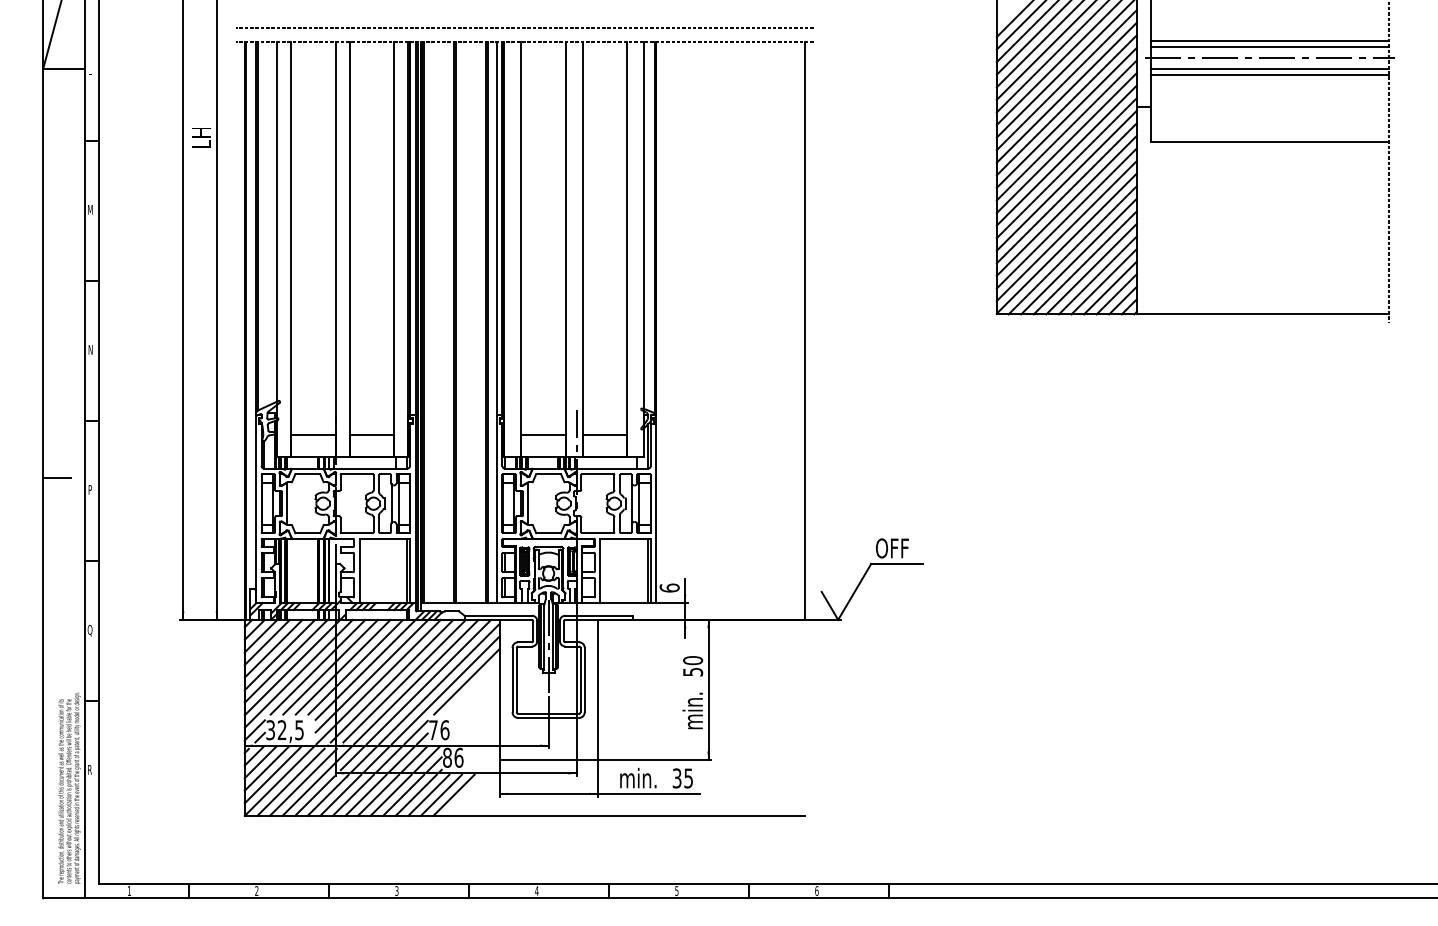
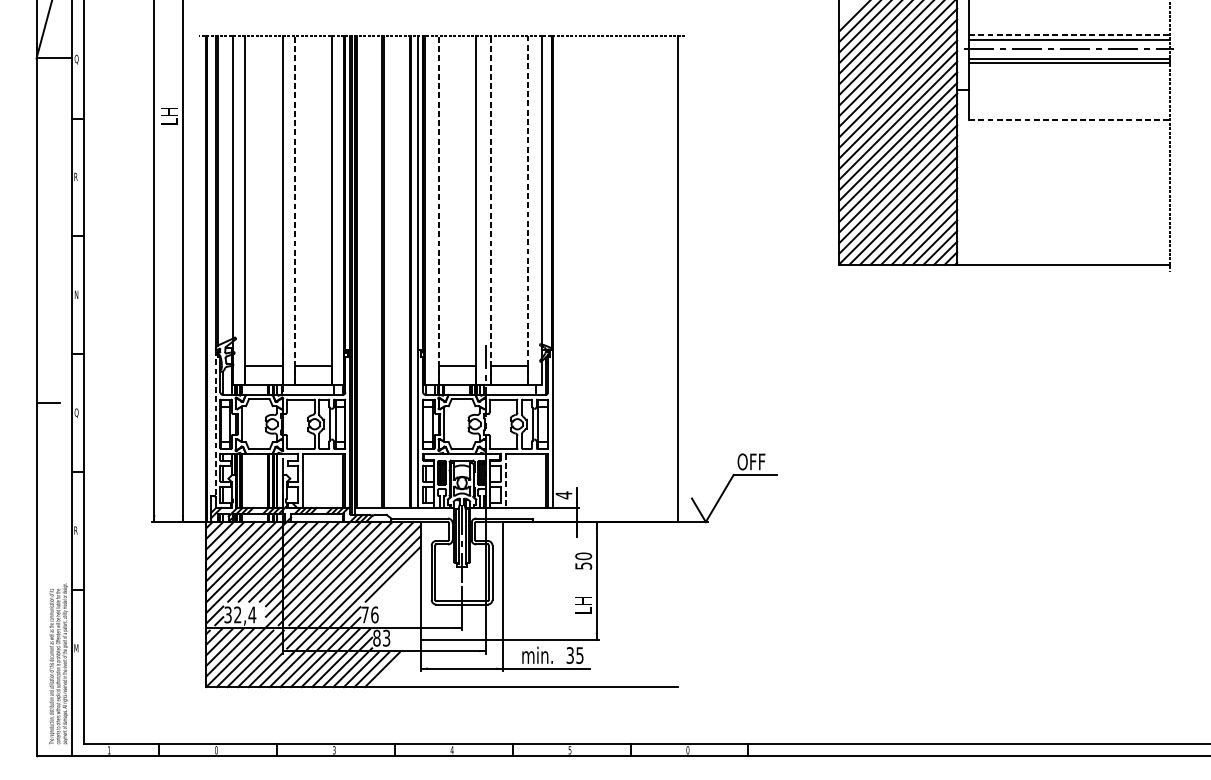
line: (524, 27) -> (441, 23), removed
line: (1270, 41) -> (1069, 35), solid -> dashed
text: (90, 70) -> (76, 59), L -> Q
line: (1270, 142) -> (1069, 120), solid -> dashed
text: (90, 209) -> (76, 176), M -> R
line: (349, 249) -> (294, 210), solid -> dashed
line: (520, 249) -> (438, 210), solid -> dashed
line: (582, 249) -> (490, 210), solid -> dashed
line: (627, 249) -> (528, 210), solid -> dashed
text: (90, 490) -> (76, 413), P -> Q
line: (256, 509) -> (216, 429), solid -> dashed
line: (600, 571) -> (505, 481), solid -> dashed
text: (669, 587) -> (563, 494), 6 -> 4
text: (89, 630) -> (75, 531), Q -> R
text: (692, 710) -> (583, 598), min. -> LH
text: (299, 730) -> (252, 615), 32,5 -> 32,4
text: (458, 757) -> (386, 637), 86 -> 83
text: (90, 769) -> (76, 648), R -> M
text: (256, 890) -> (216, 749), 2 -> 0
text: (816, 890) -> (687, 749), 6 -> 0

